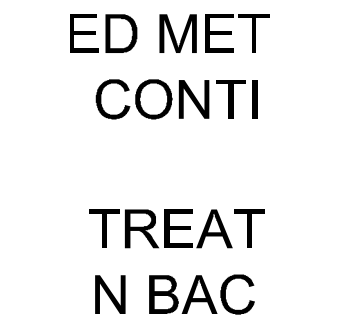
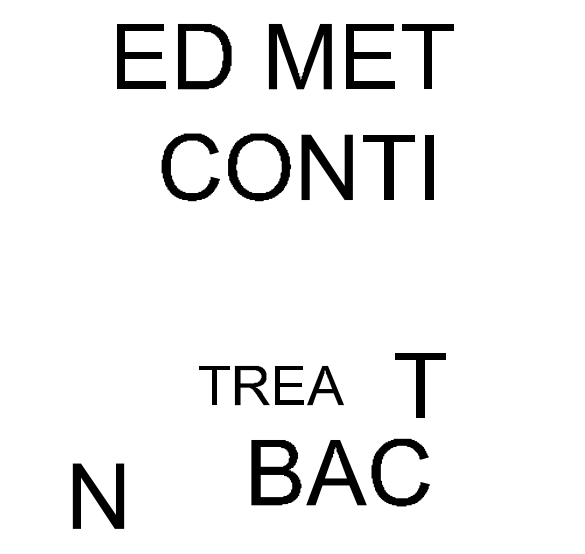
part: (160, 228) -> (270, 384), size x0.6
part: (110, 294) -> (98, 496), moved
part: (201, 294) -> (339, 472), moved

